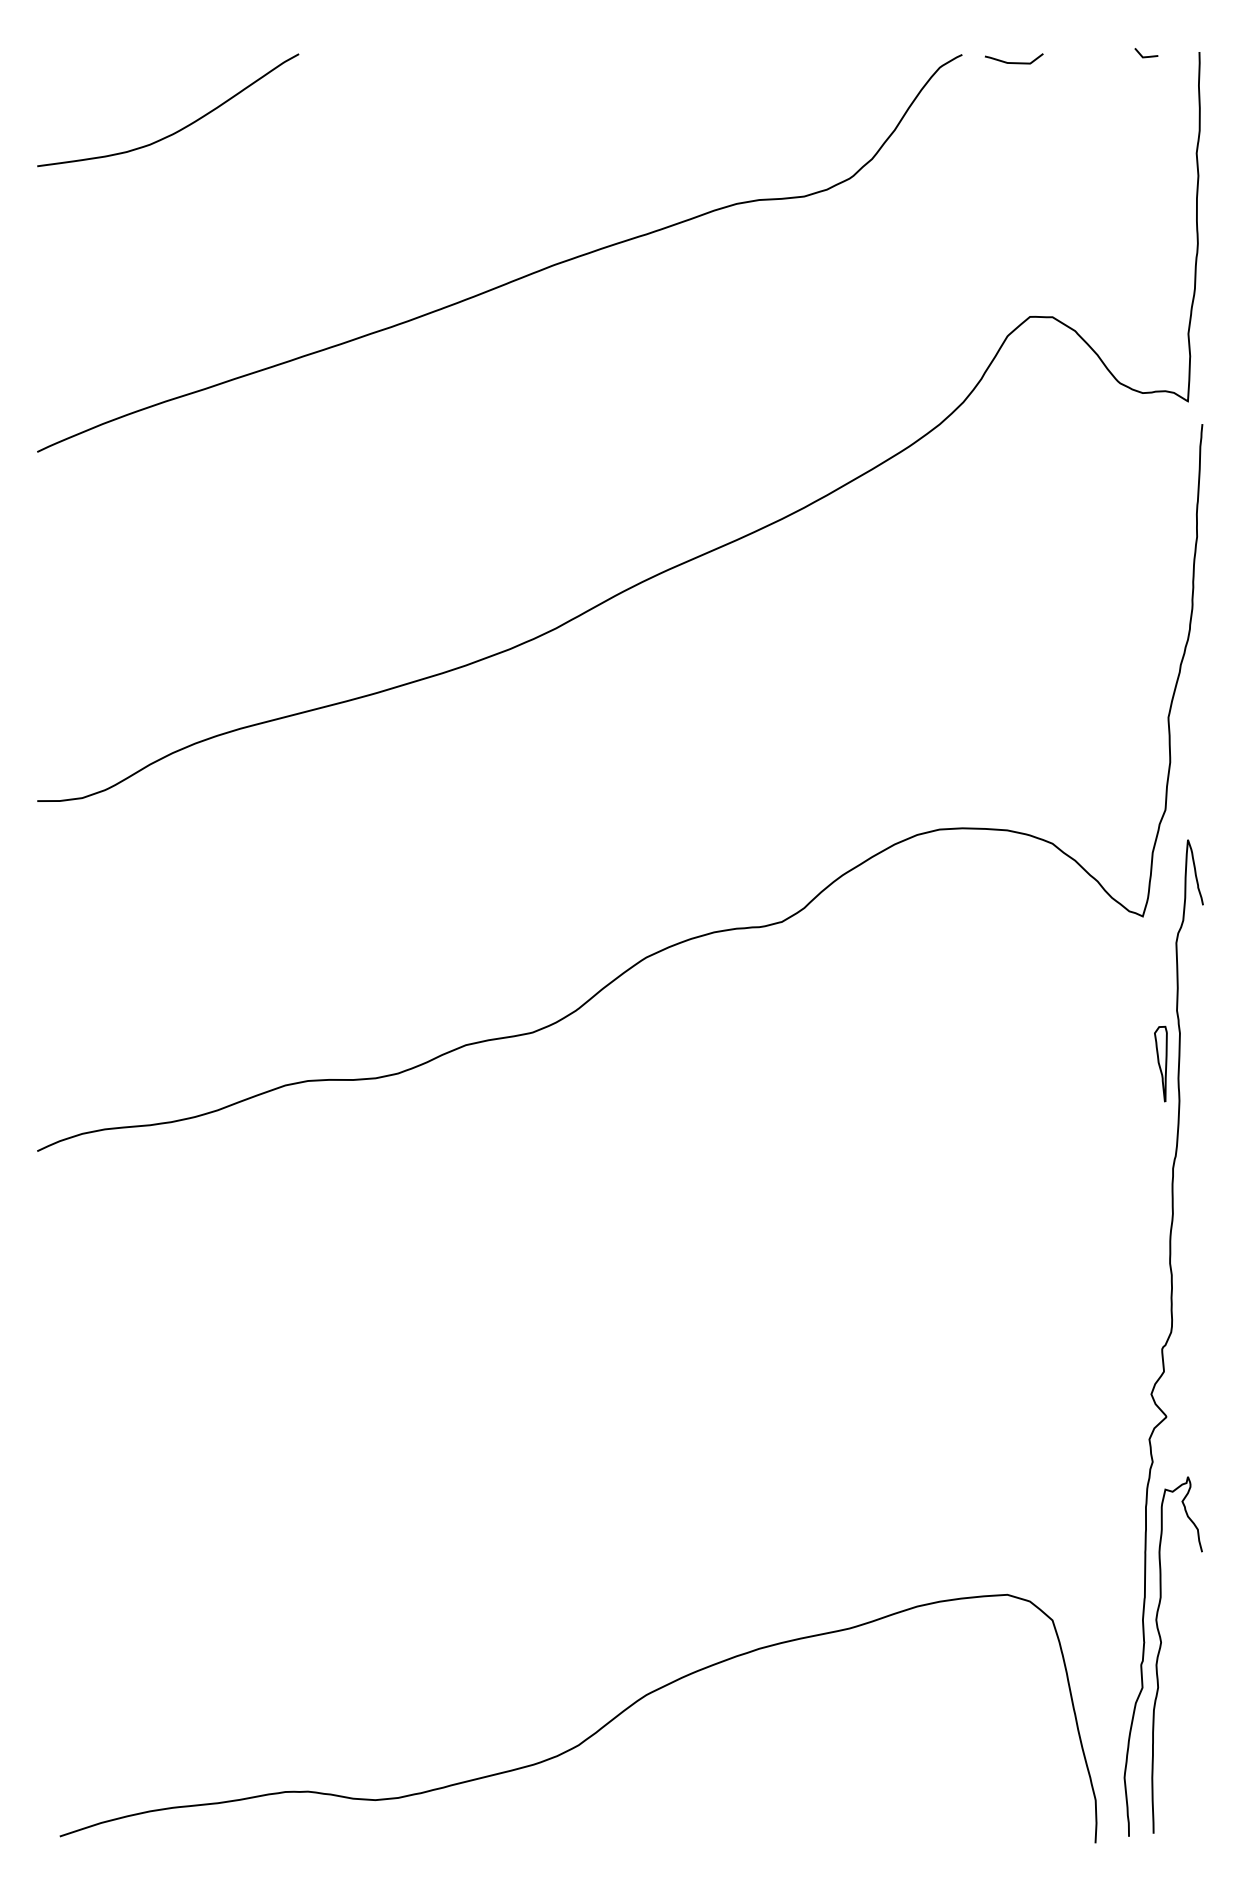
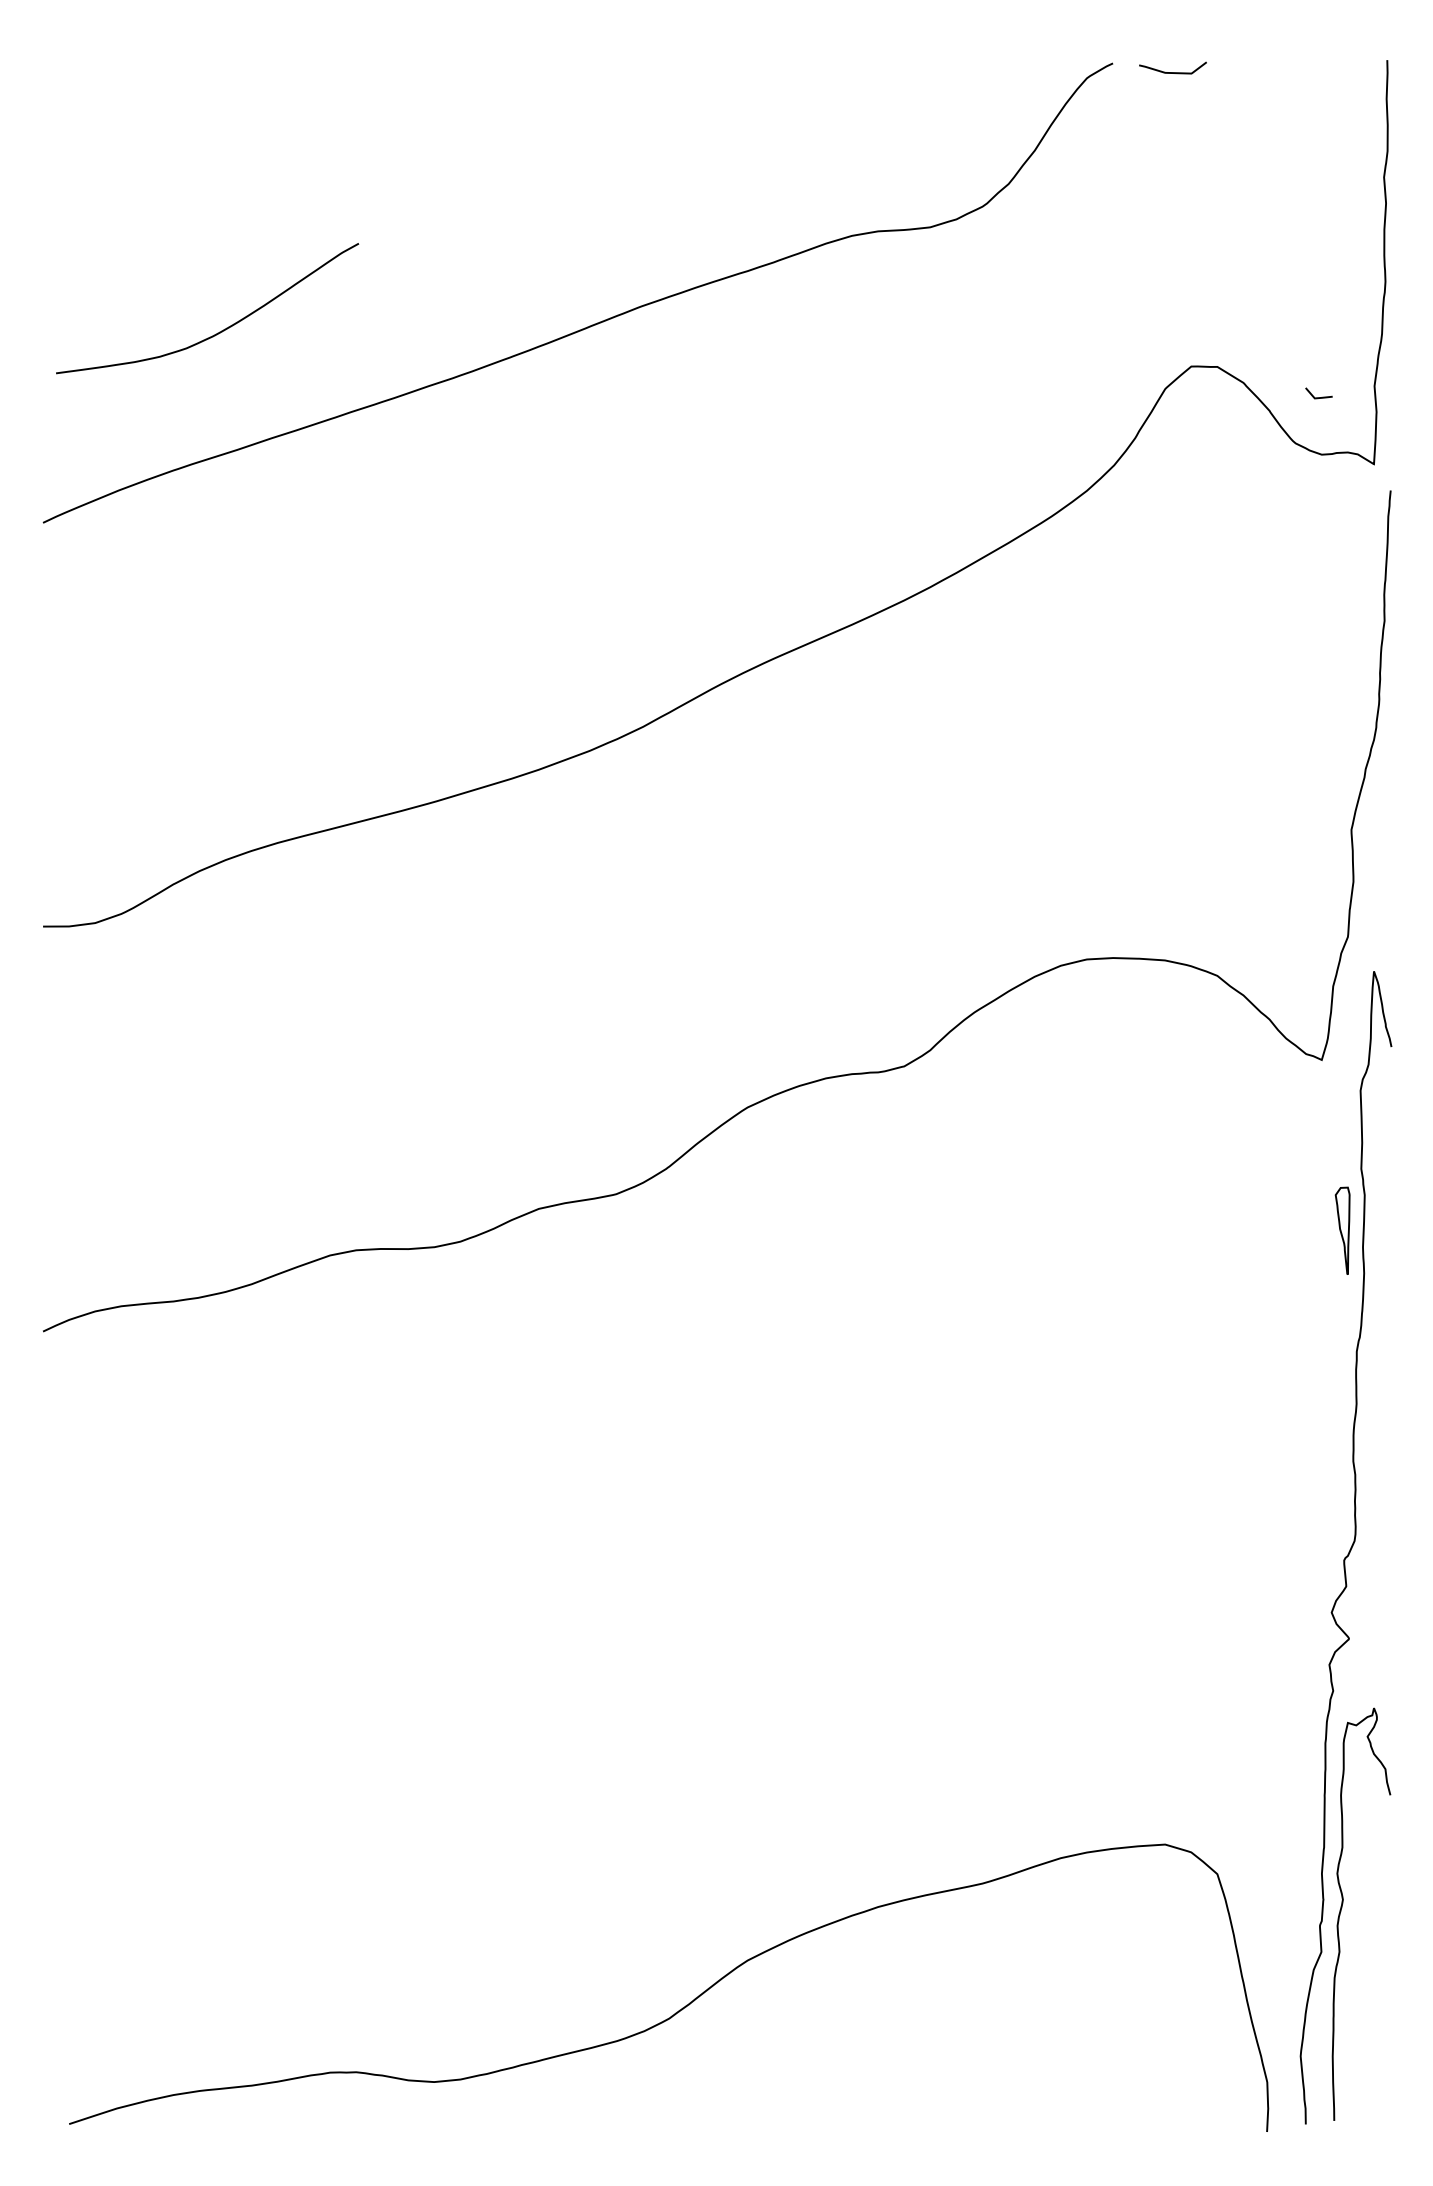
line: (1146, 56) -> (1318, 397), moved
curve: (178, 130) -> (219, 331), moved

